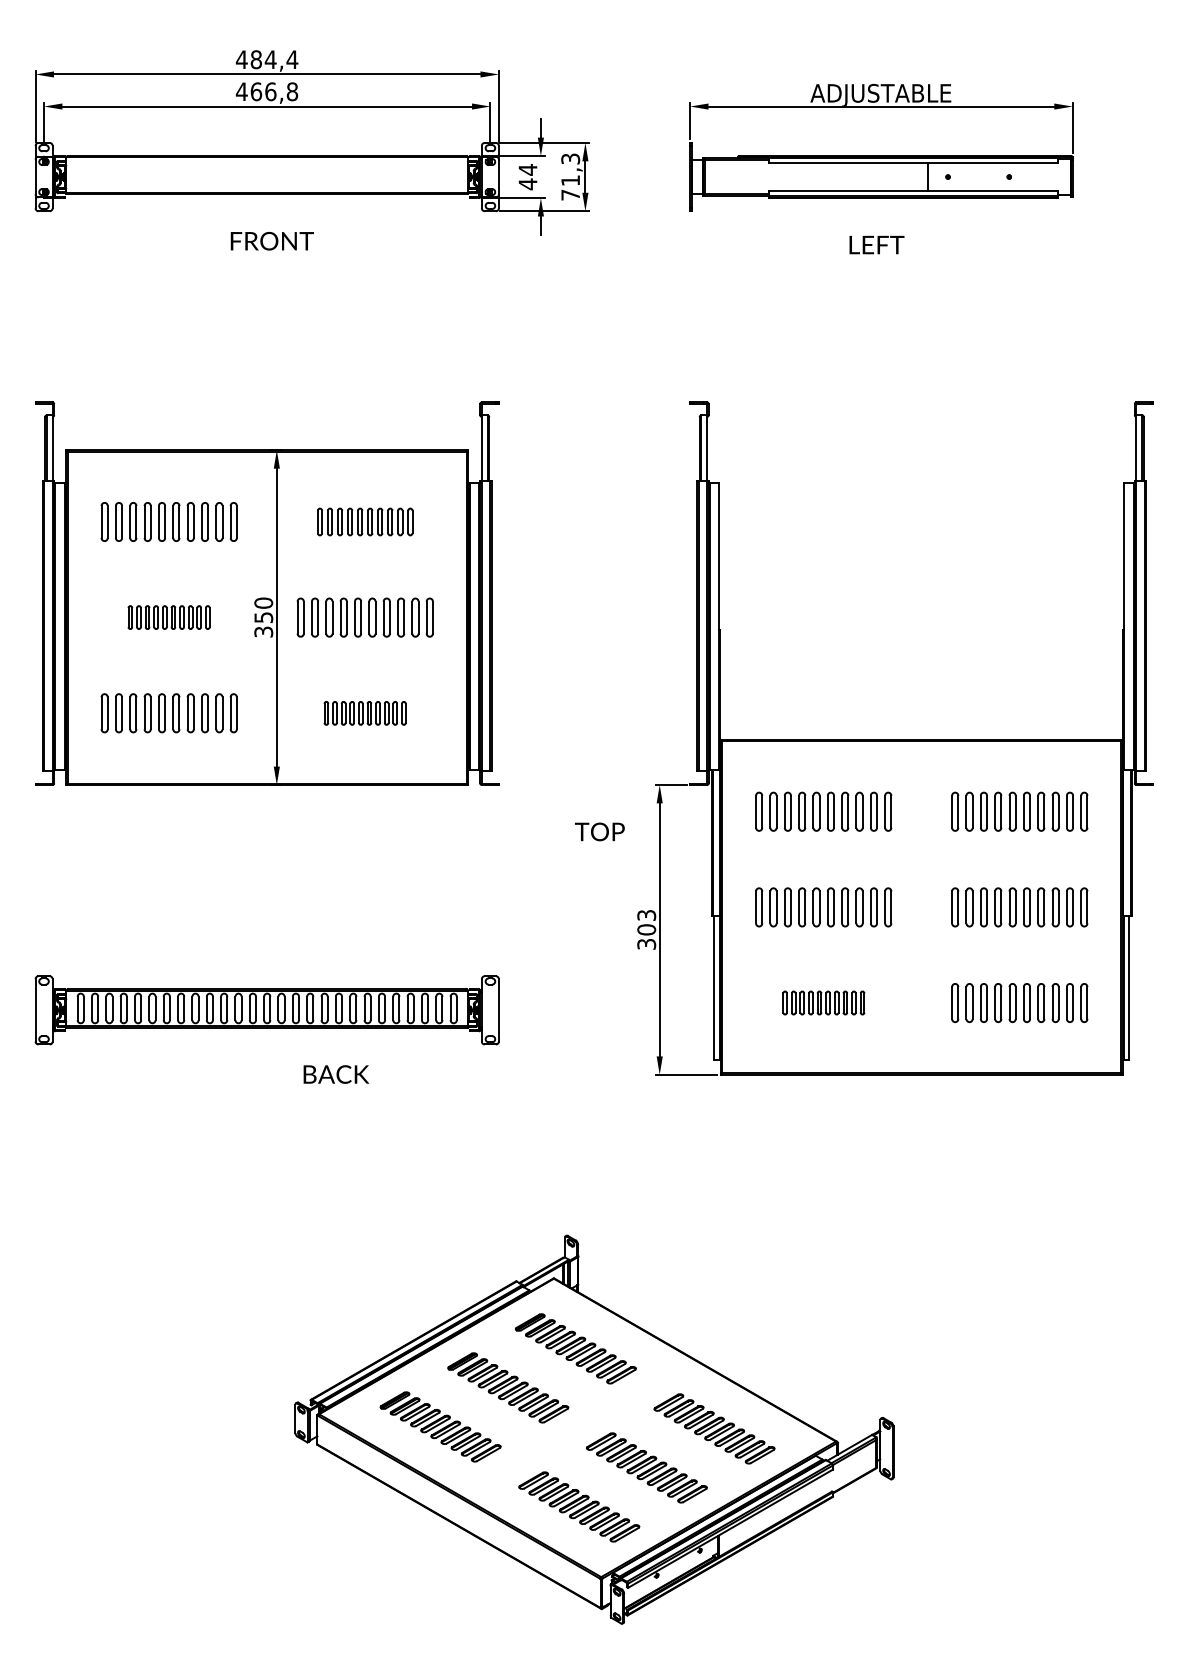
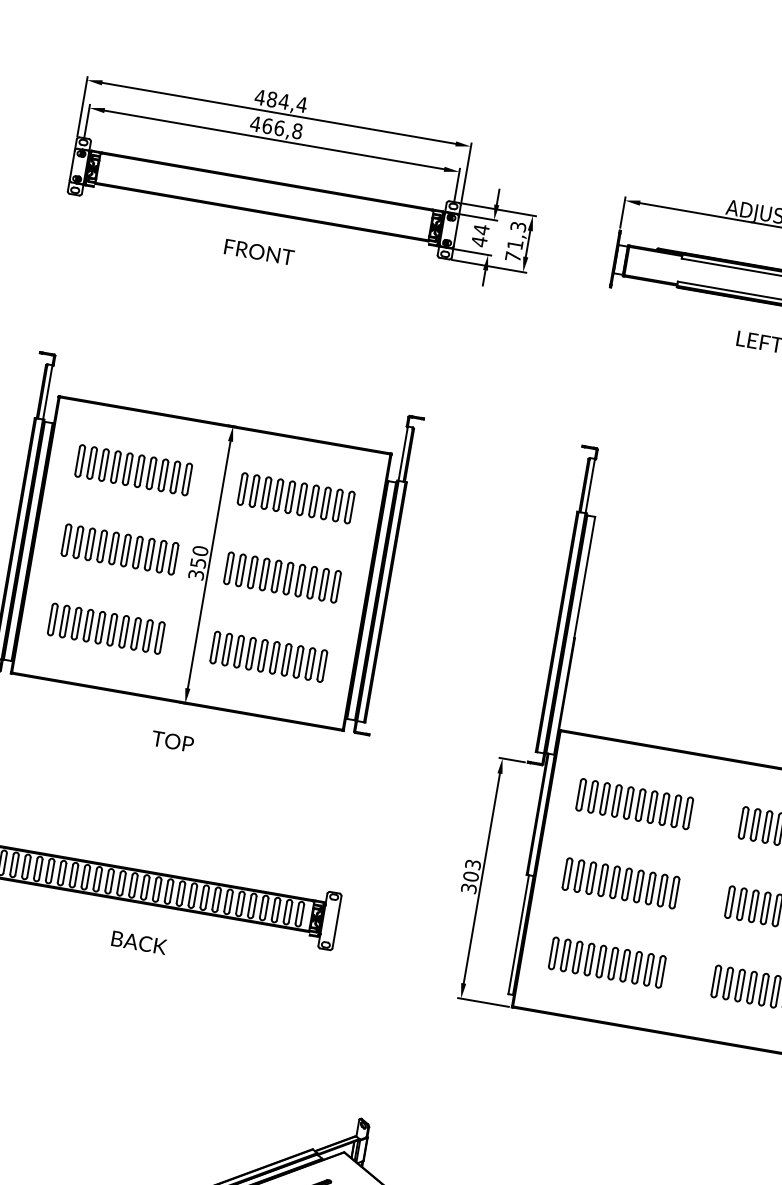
part: (364, 521) -> (295, 497), size x1.43
part: (168, 617) -> (119, 549), size x1.67
part: (364, 713) -> (268, 656), size x1.67
text: (599, 831) -> (172, 741), moved
part: (823, 1002) -> (607, 962), size x1.67
text: (336, 1074) -> (139, 942), moved

